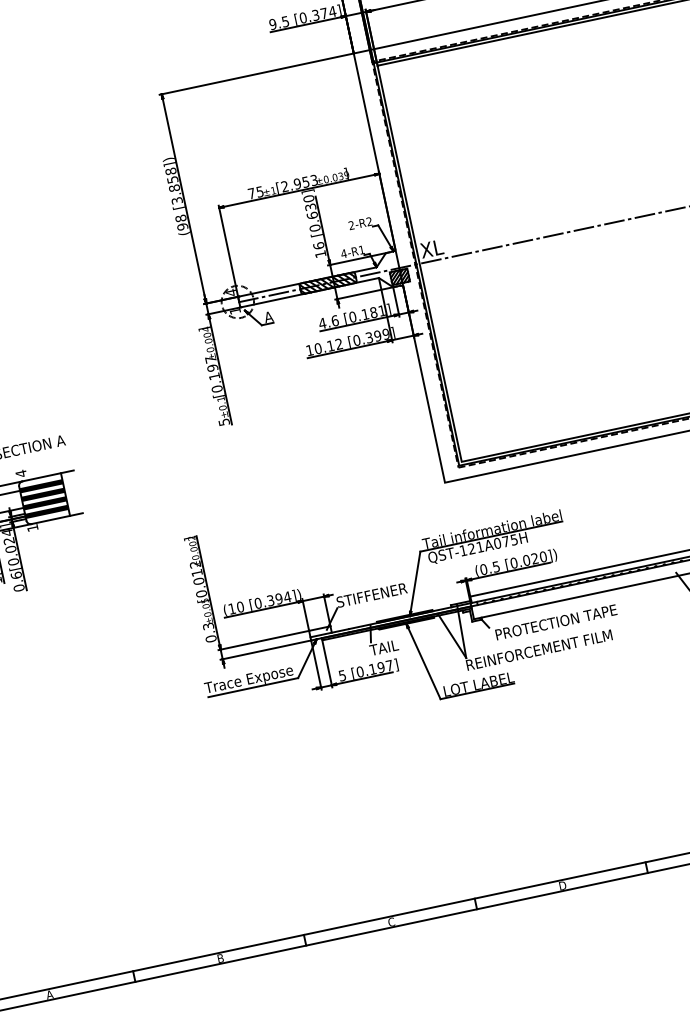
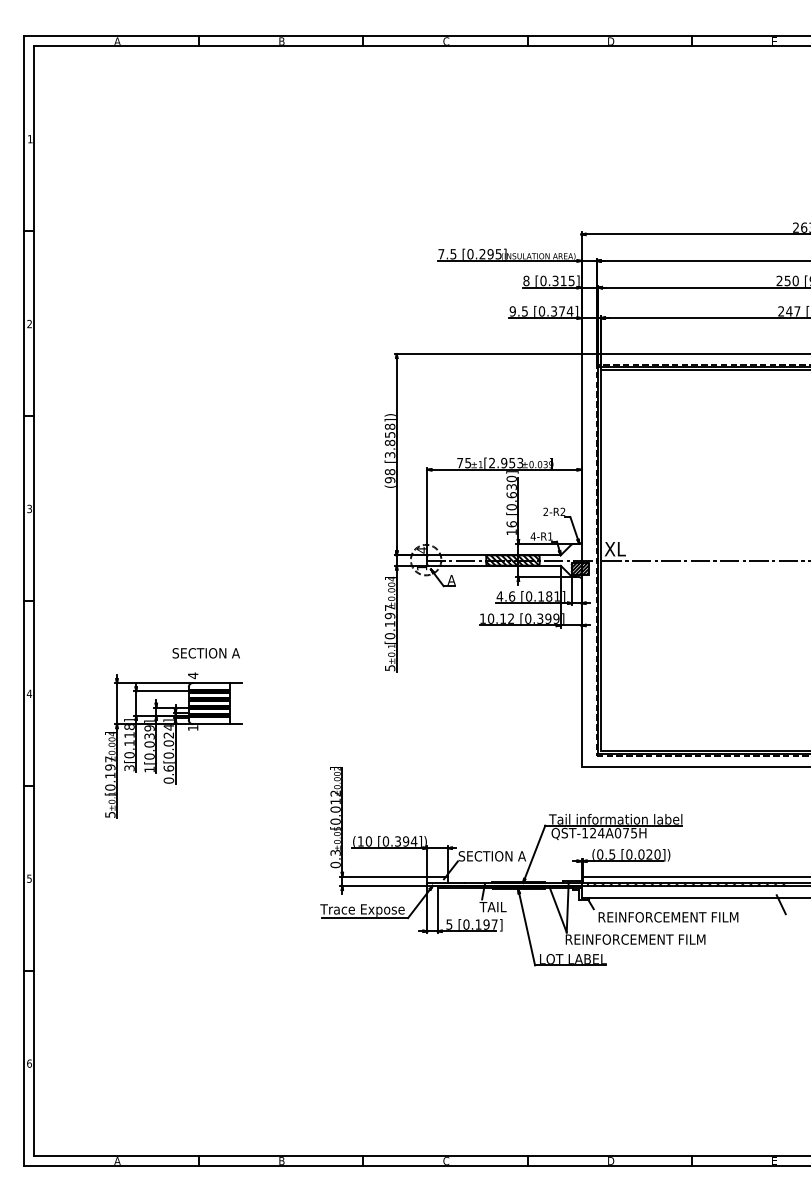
text: (480, 547) -> (601, 833), QST-121A075H -> QST-124A075H
text: (376, 594) -> (496, 856), STIFFENER -> SECTION A
text: (569, 619) -> (669, 917), PROTECTION TAPE -> REINFORCEMENT FILM

